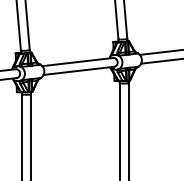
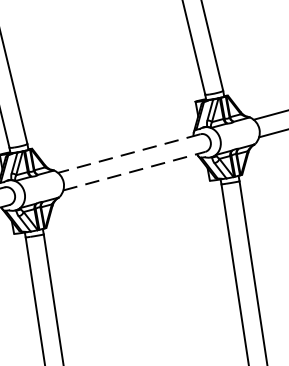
line: (77, 62) -> (128, 154), solid -> dashed
line: (78, 70) -> (133, 170), solid -> dashed

